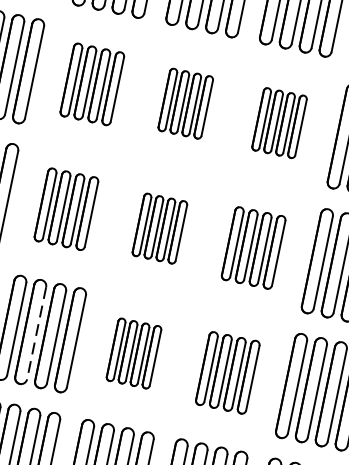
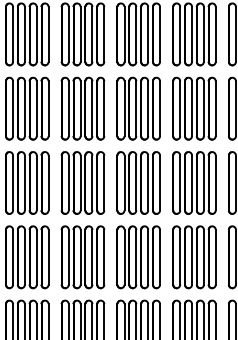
part: (91, 83) -> (82, 108), size x1.43
part: (185, 103) -> (138, 108), size x1.67
part: (279, 122) -> (194, 108), size x1.67
part: (65, 208) -> (82, 182), size x1.43
part: (159, 227) -> (138, 182), size x1.67
part: (253, 247) -> (194, 182), size x1.43
line: (36, 333) -> (80, 257), dashed -> solid
part: (133, 353) -> (138, 257), size x1.67
part: (227, 373) -> (194, 257), size x1.43

